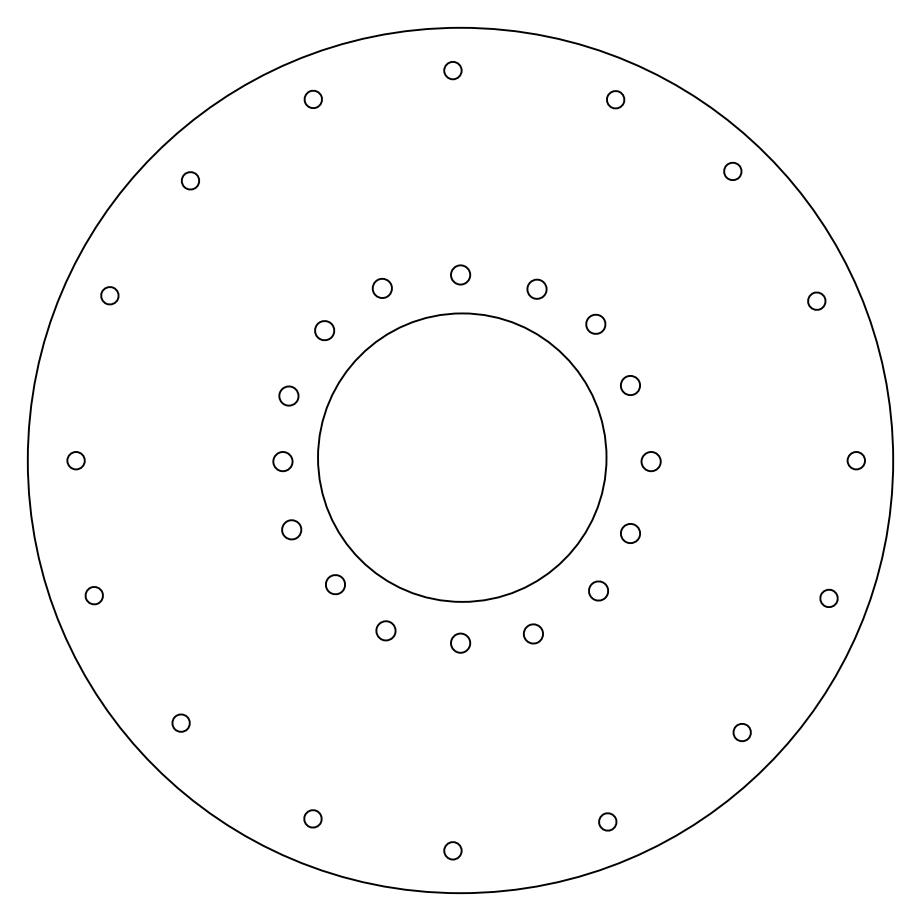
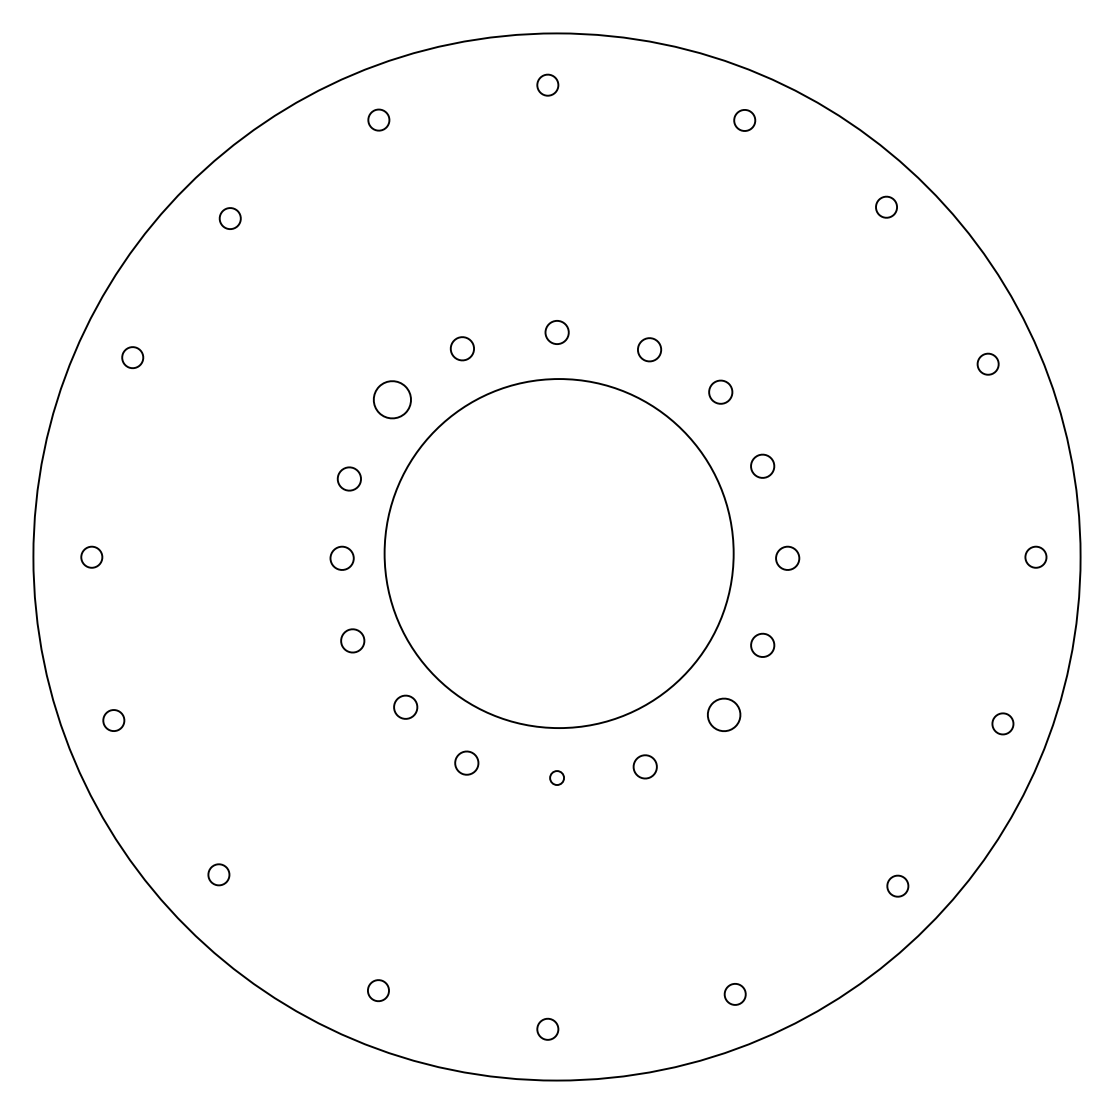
part: (324, 330) -> (392, 399), size x1.6
part: (598, 590) -> (723, 714), size x1.4
part: (460, 642) -> (556, 777), size x0.6

